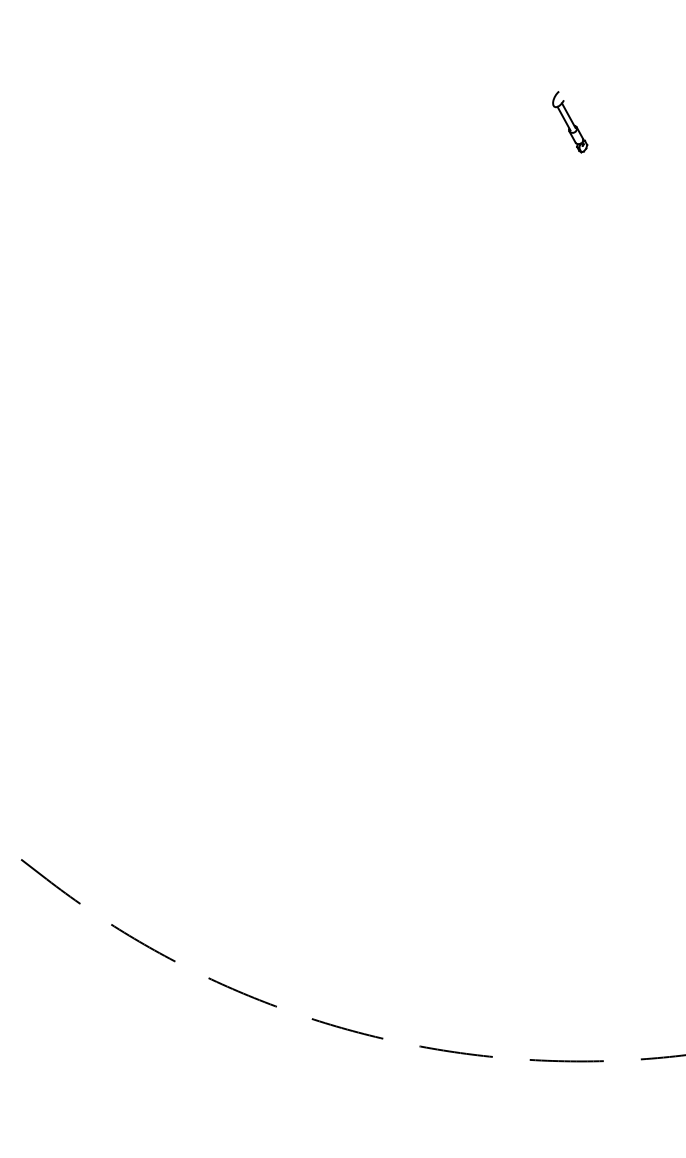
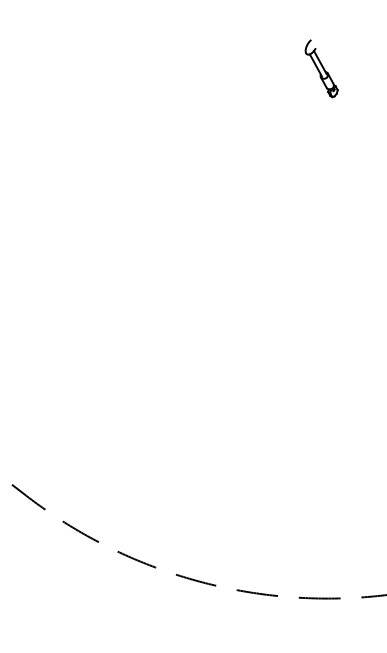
part: (569, 121) -> (321, 68), size x1.67

